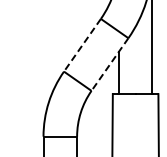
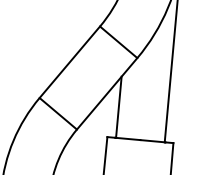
line: (82, 45) -> (69, 62), dashed -> solid
line: (109, 64) -> (106, 93), dashed -> solid

